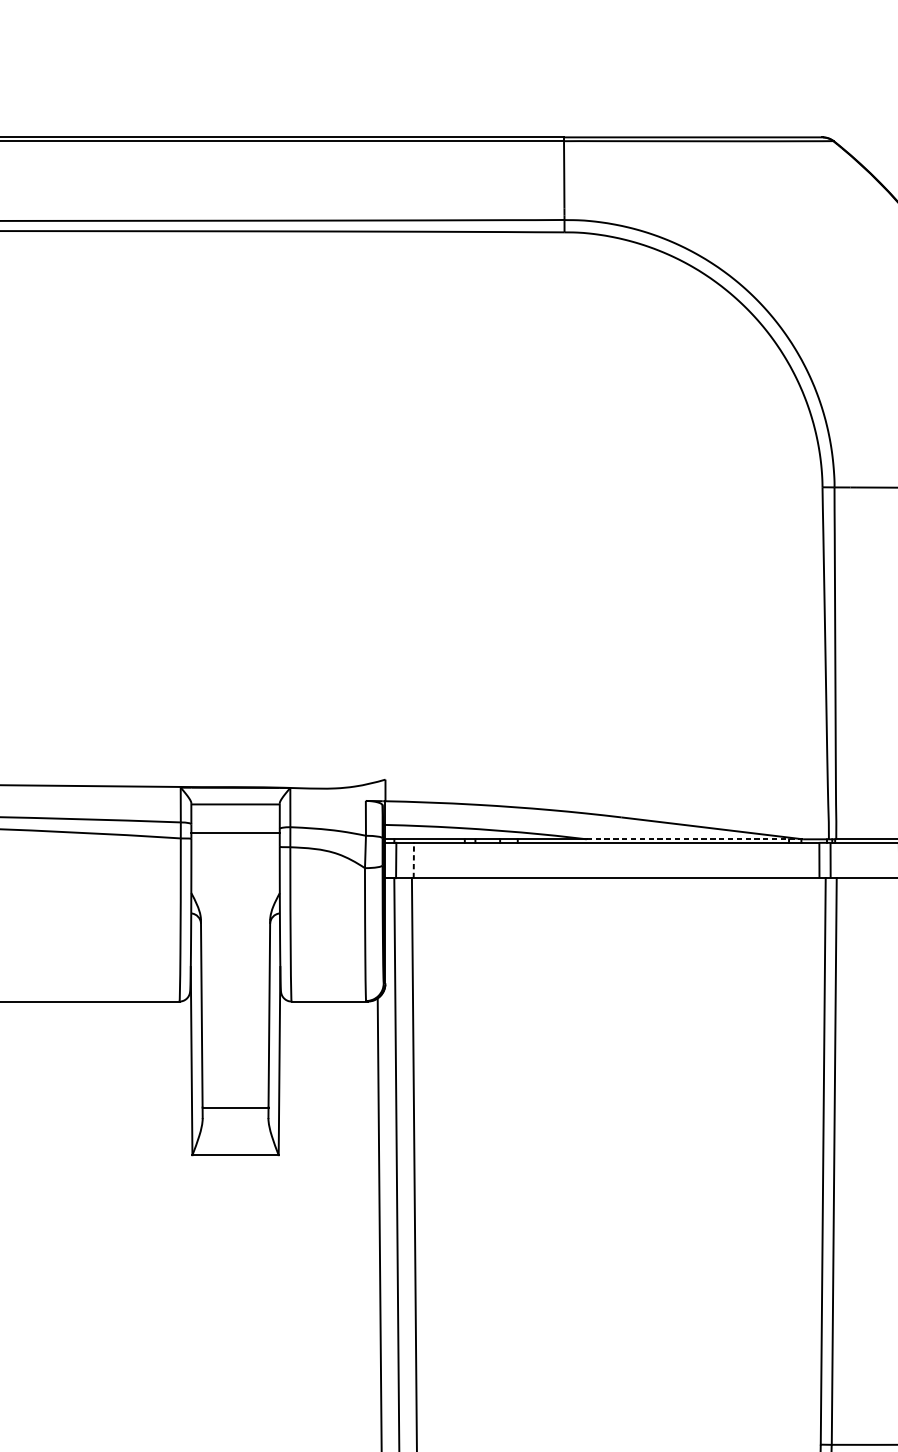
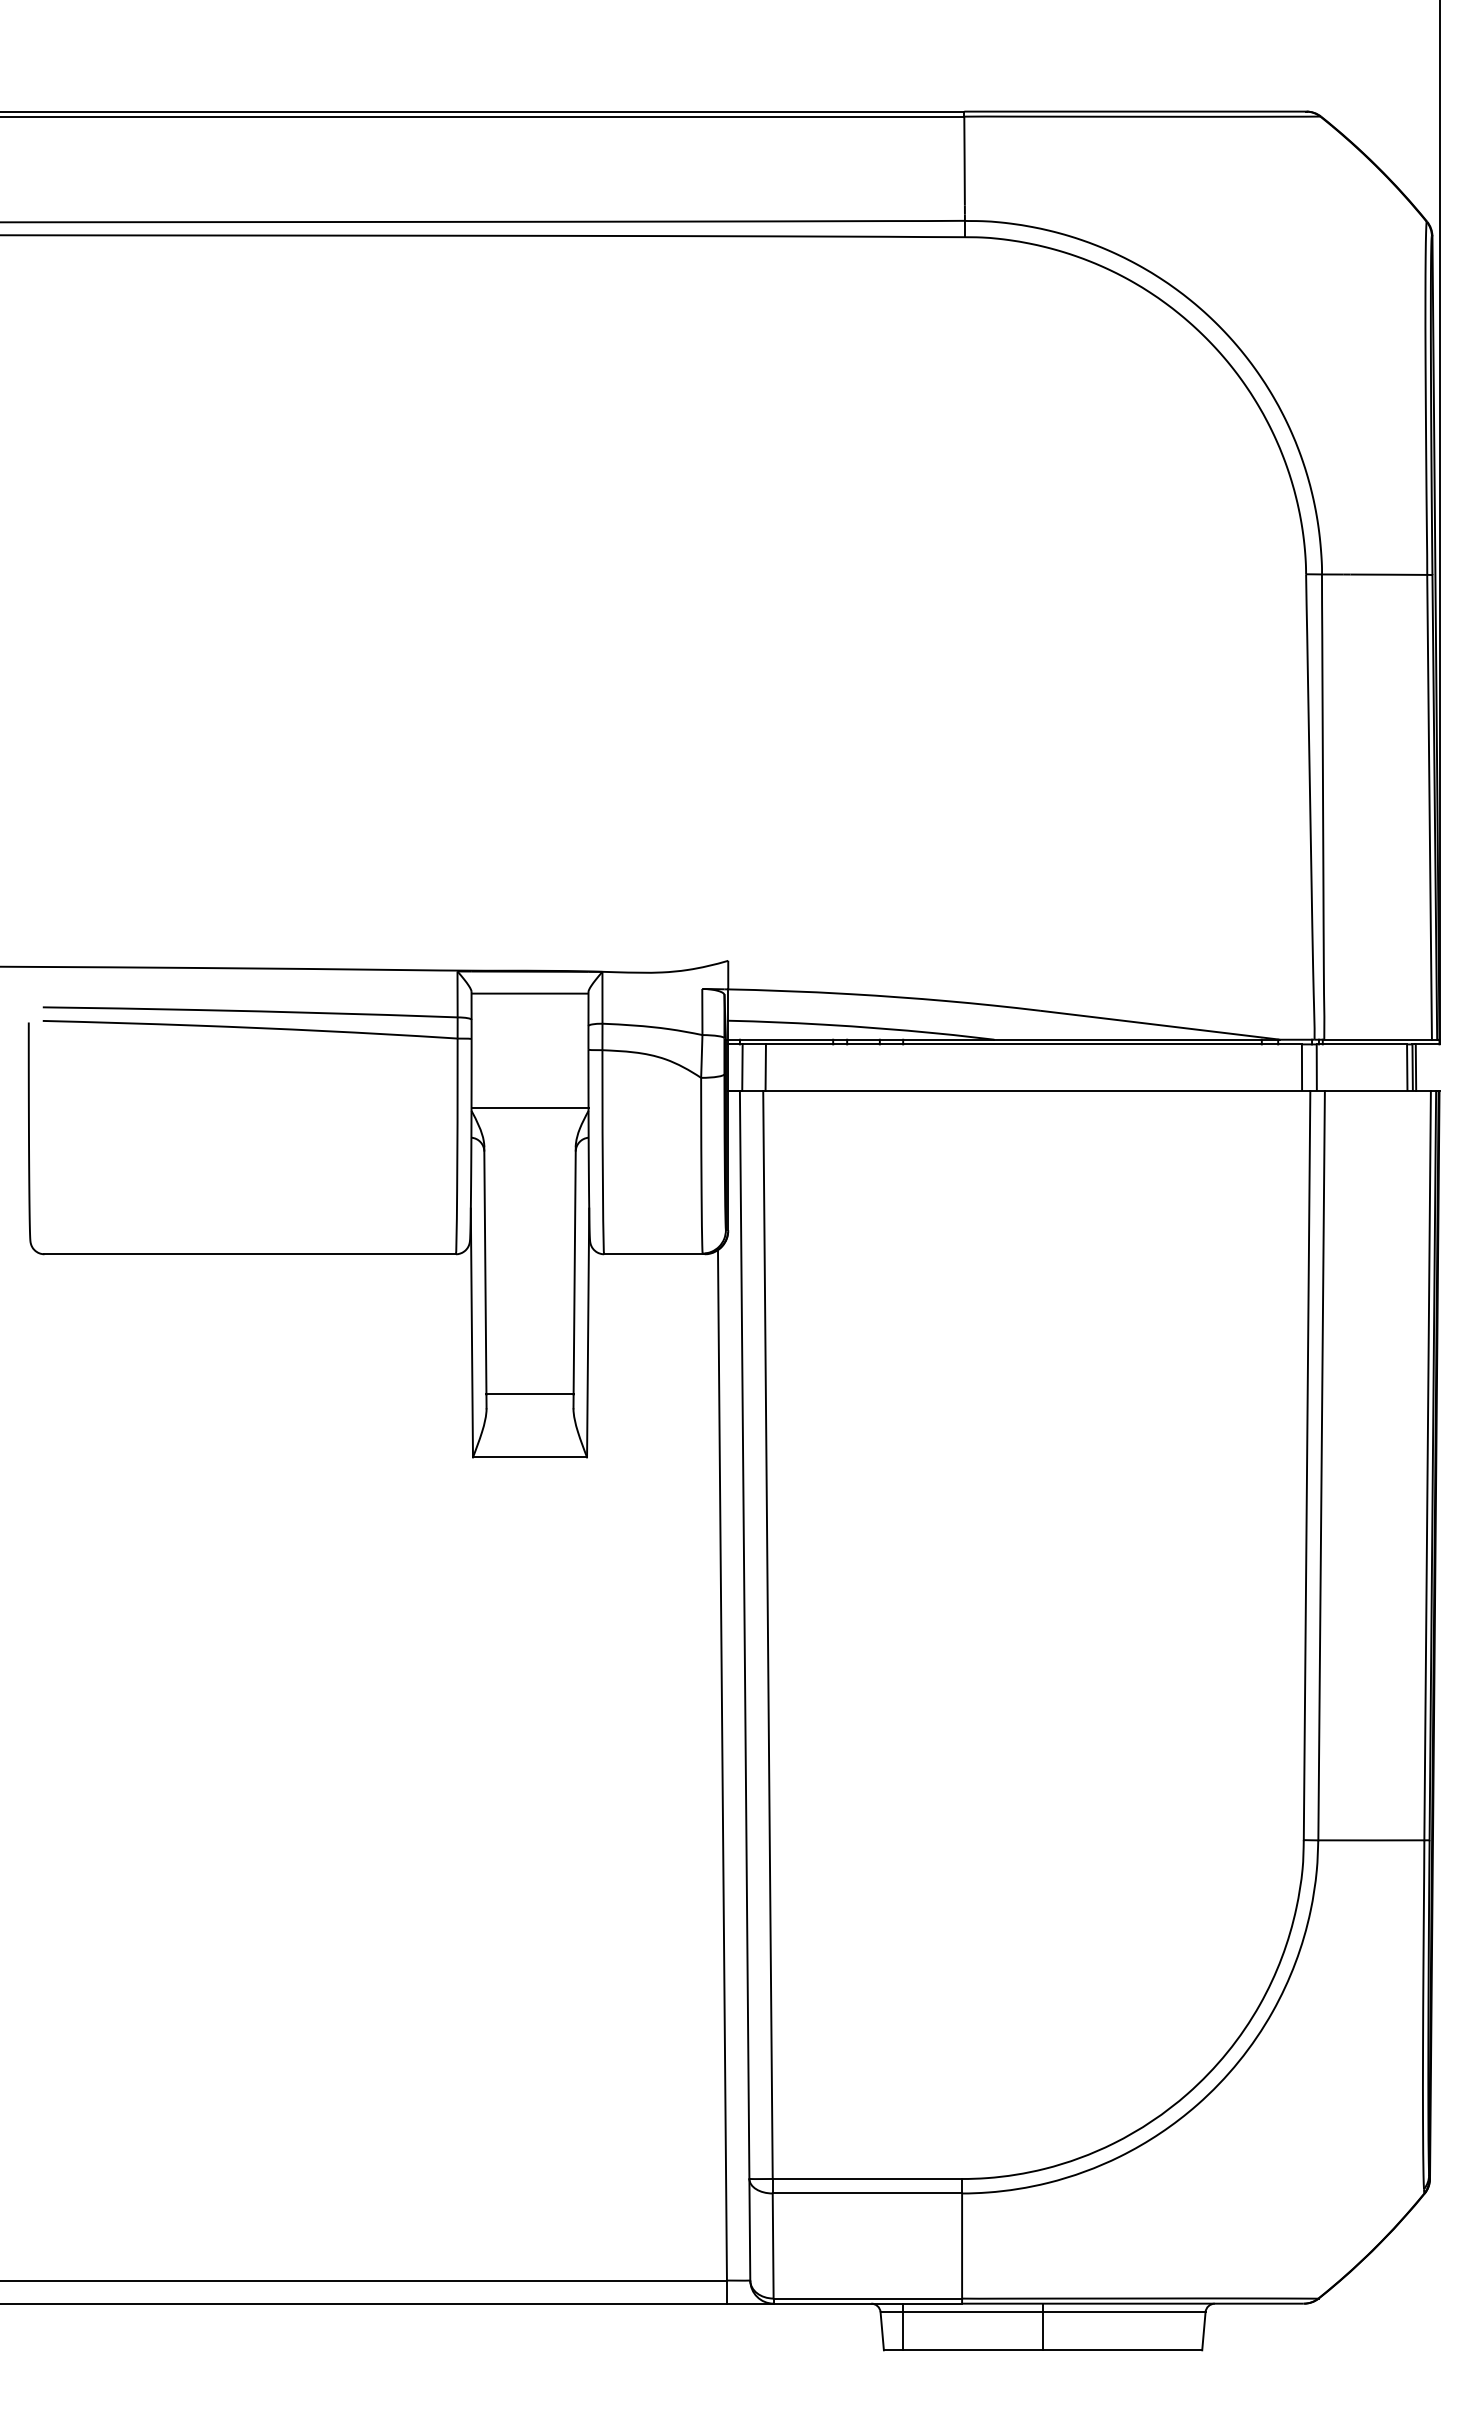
line: (235, 833) -> (529, 1108), moved
line: (695, 839) -> (1137, 1039), dashed -> solid
line: (413, 860) -> (765, 1067), dashed -> solid

